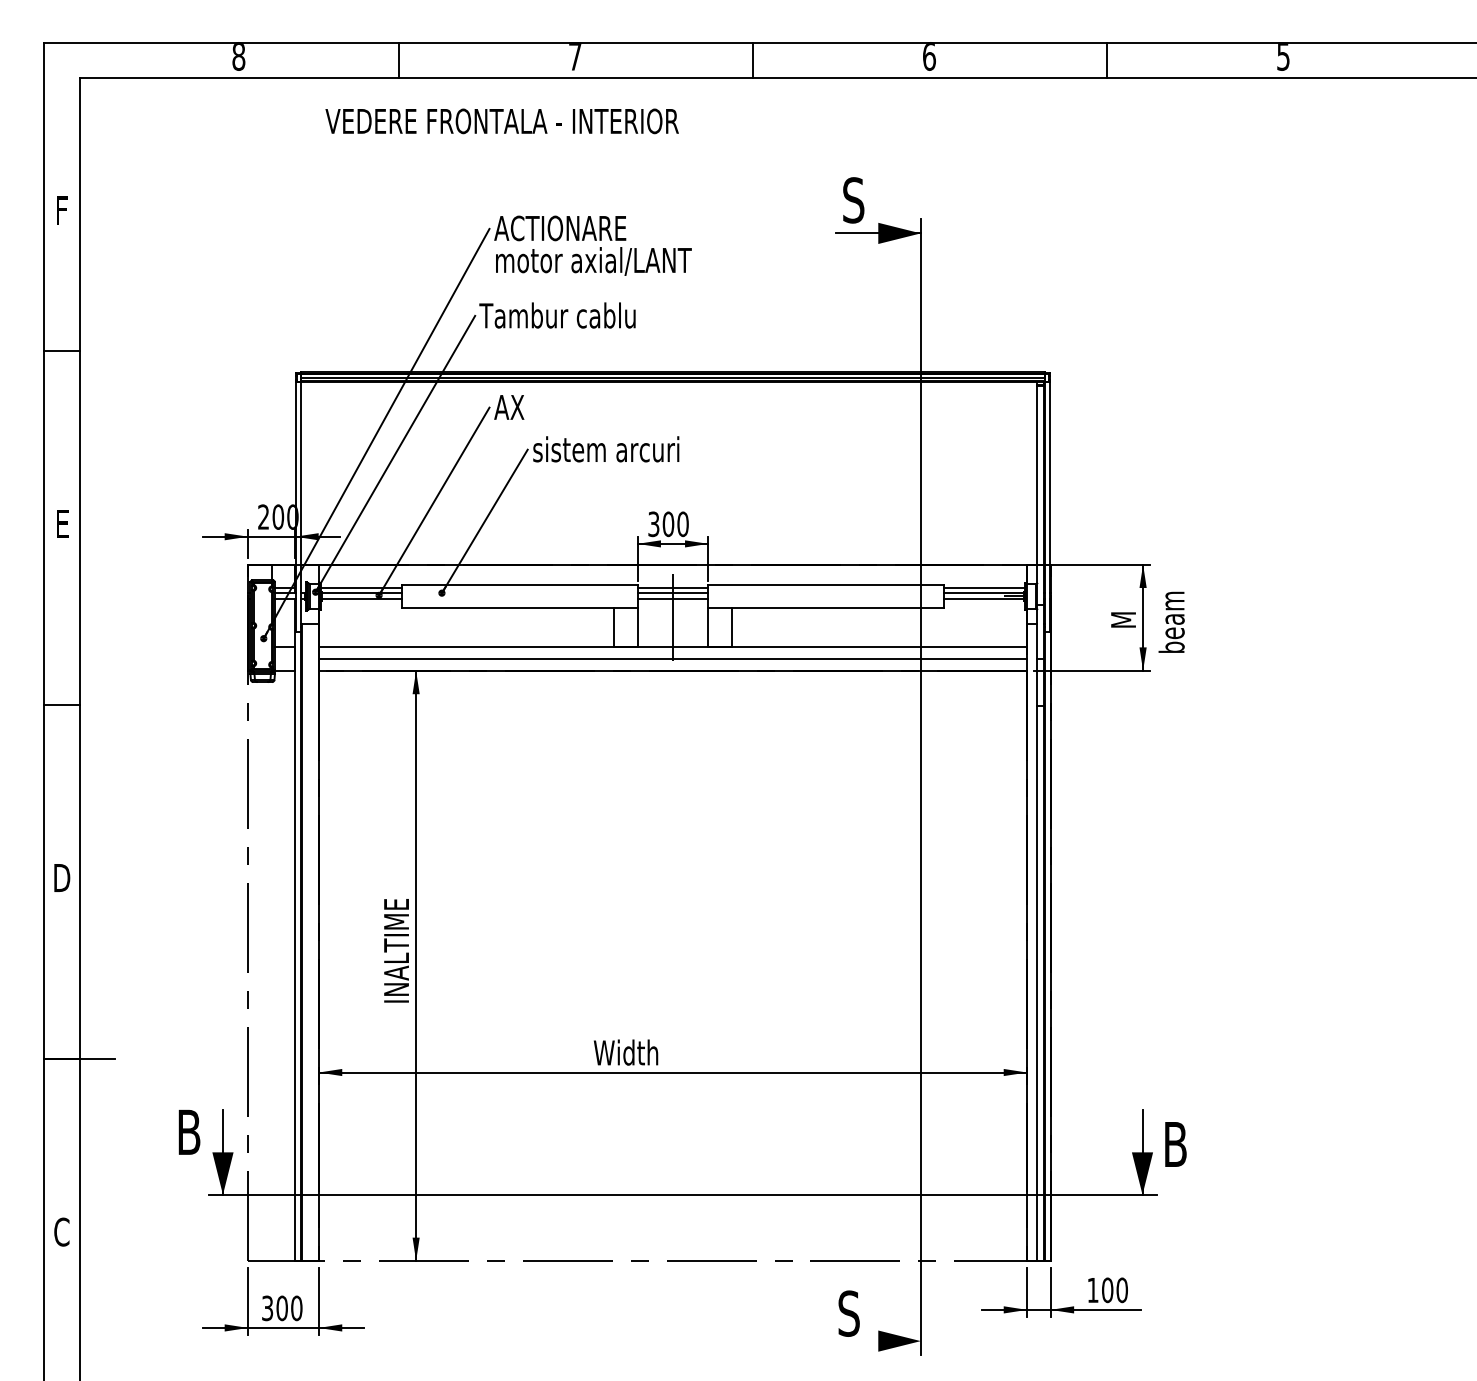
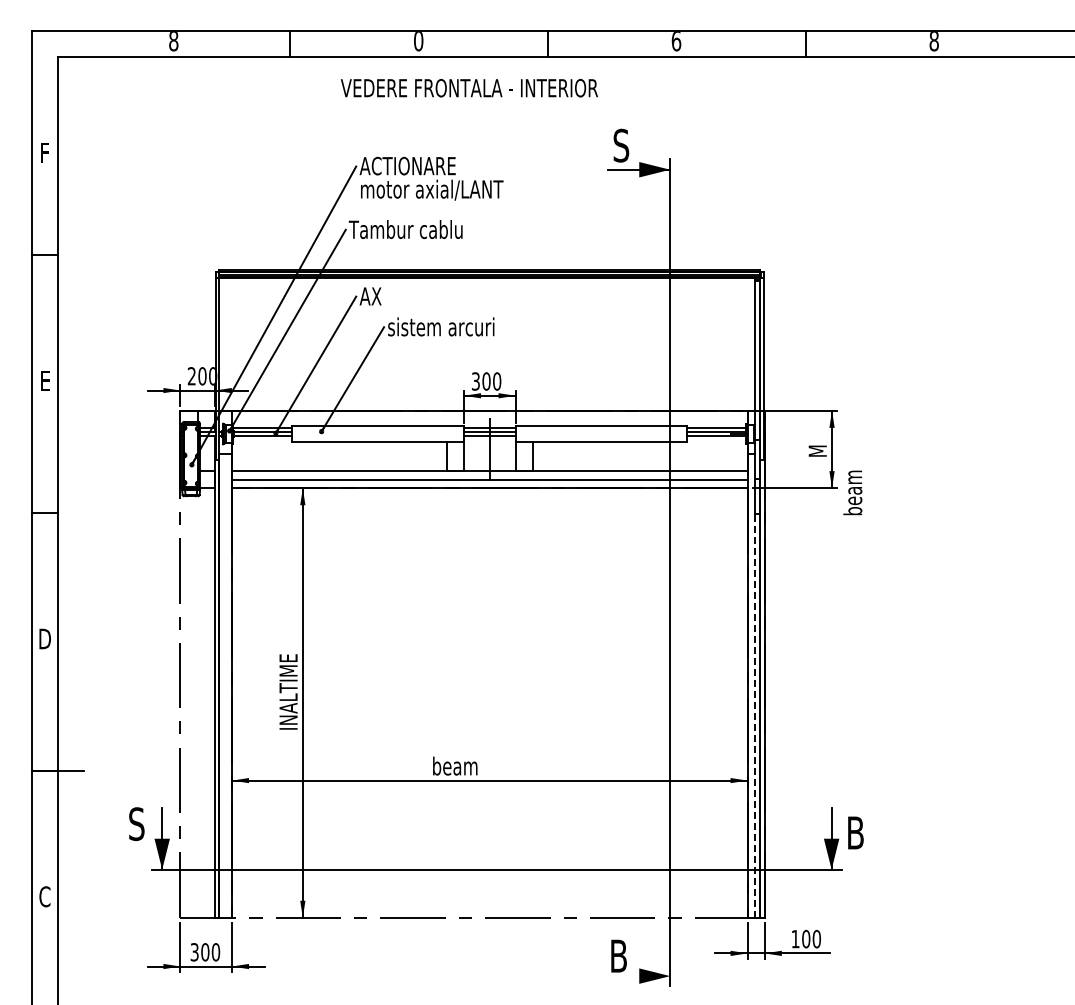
text: (575, 57) -> (418, 41), 7 -> 0
text: (1282, 57) -> (933, 41), 5 -> 8
text: (502, 121) -> (469, 88), moved
text: (1171, 621) -> (852, 492), moved
line: (1036, 983) -> (754, 715), solid -> dashed
text: (625, 1051) -> (455, 765), Width -> beam
text: (189, 1132) -> (137, 824), B -> S
text: (849, 1314) -> (618, 956), S -> B

